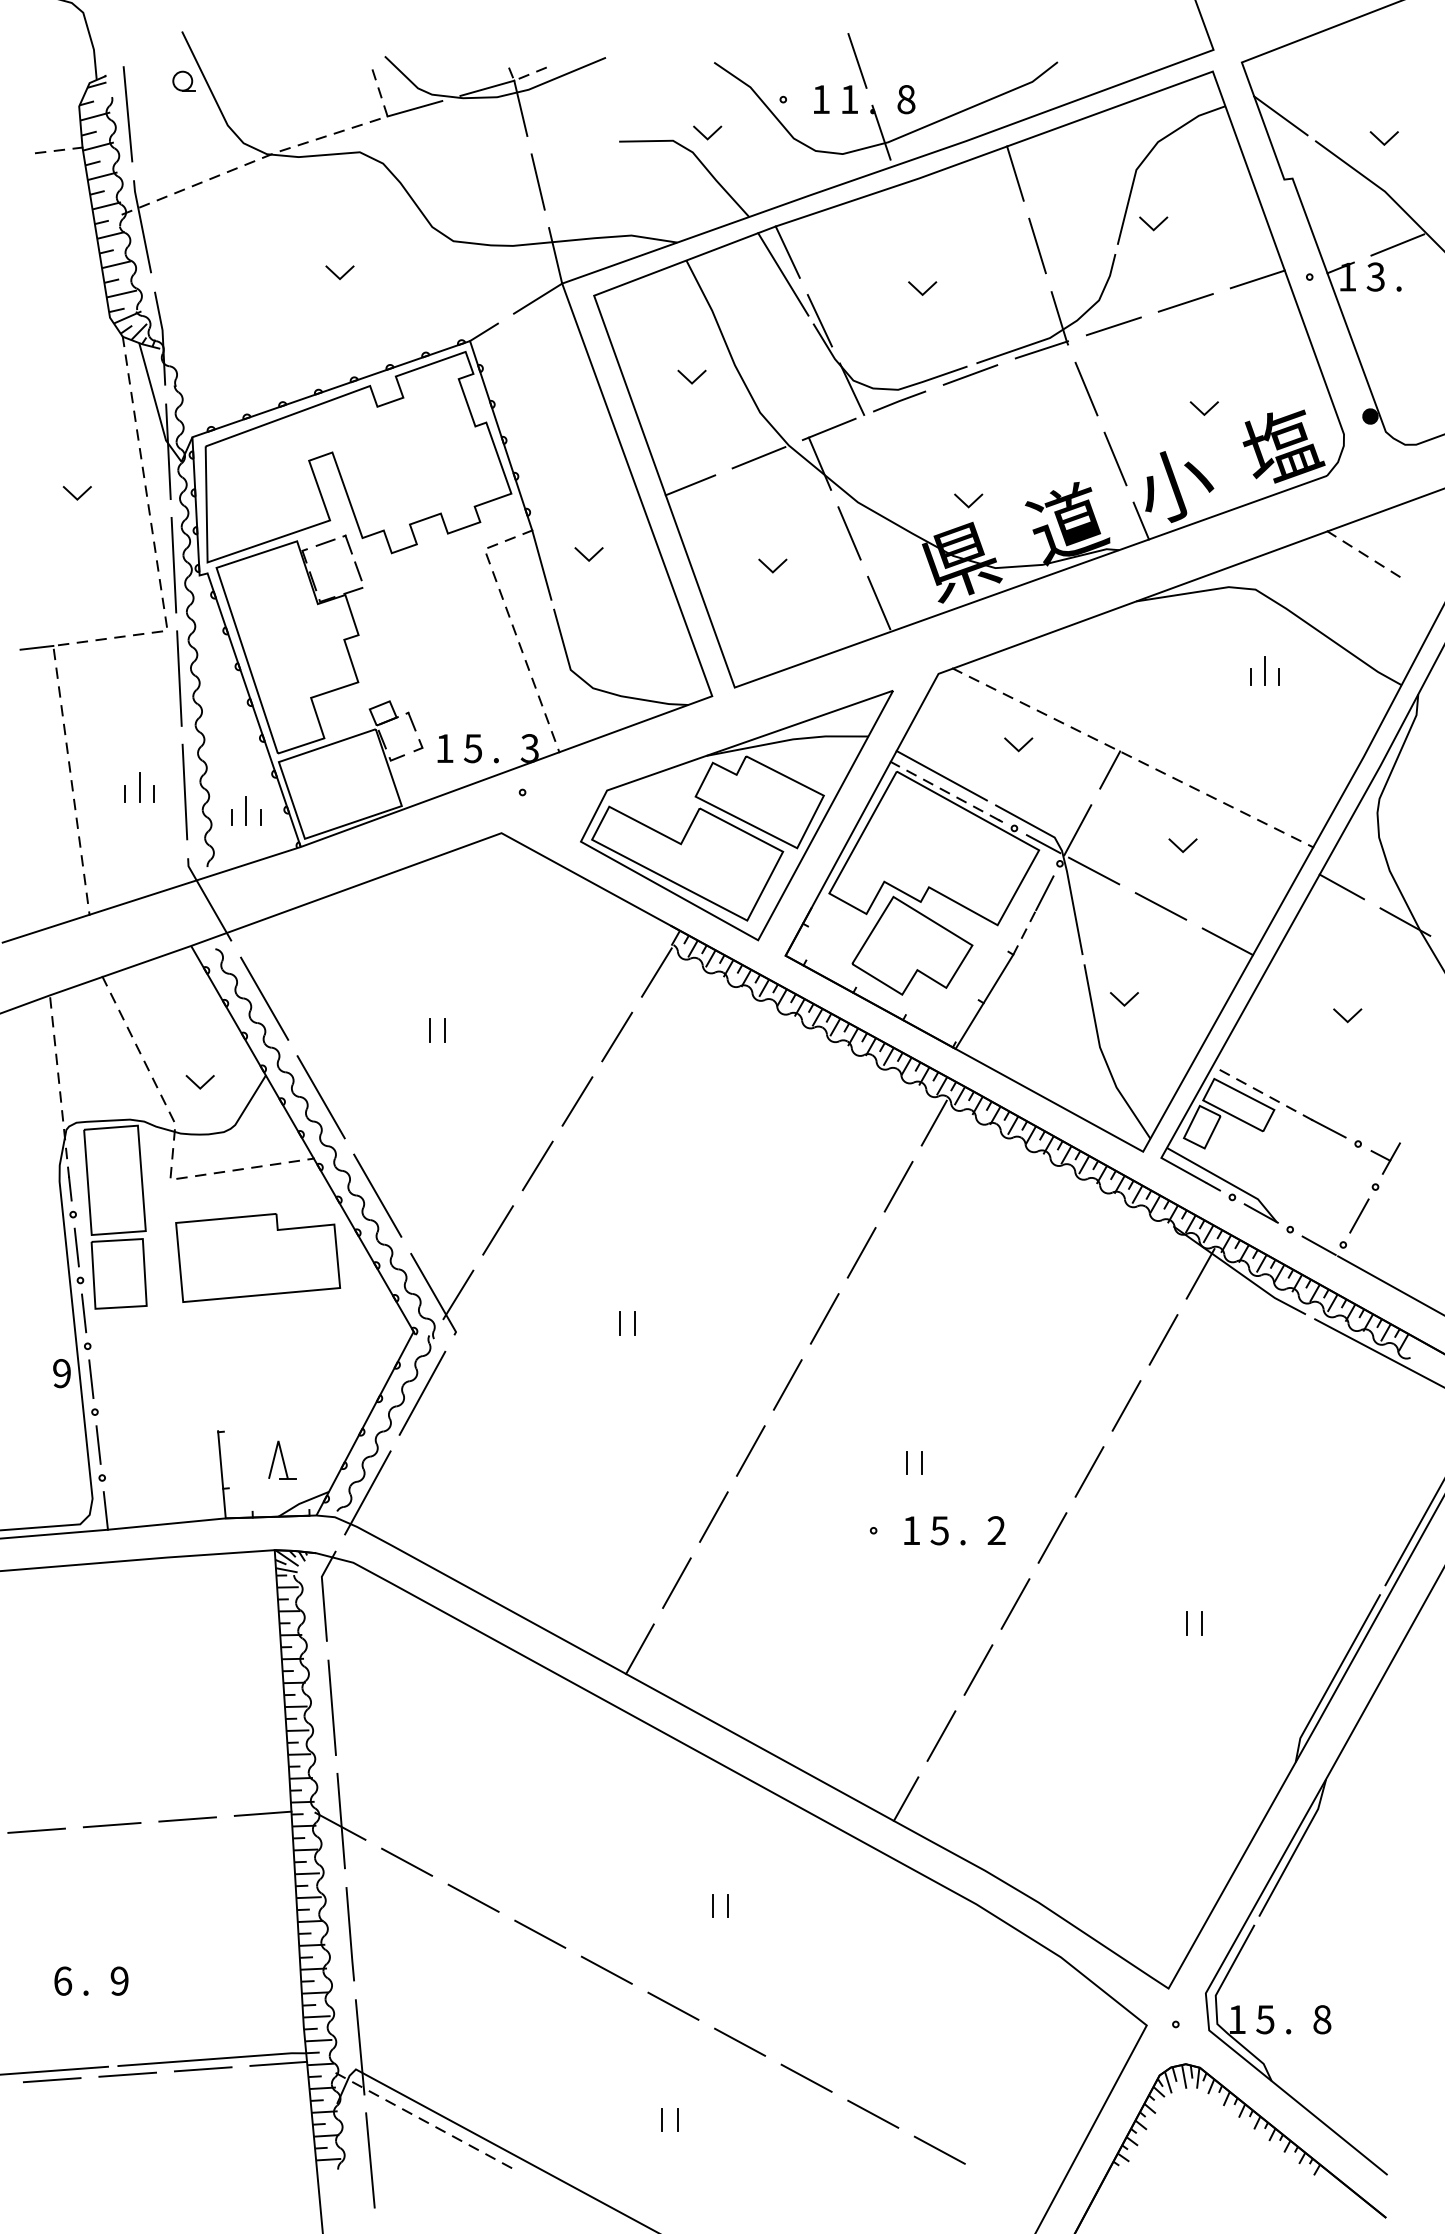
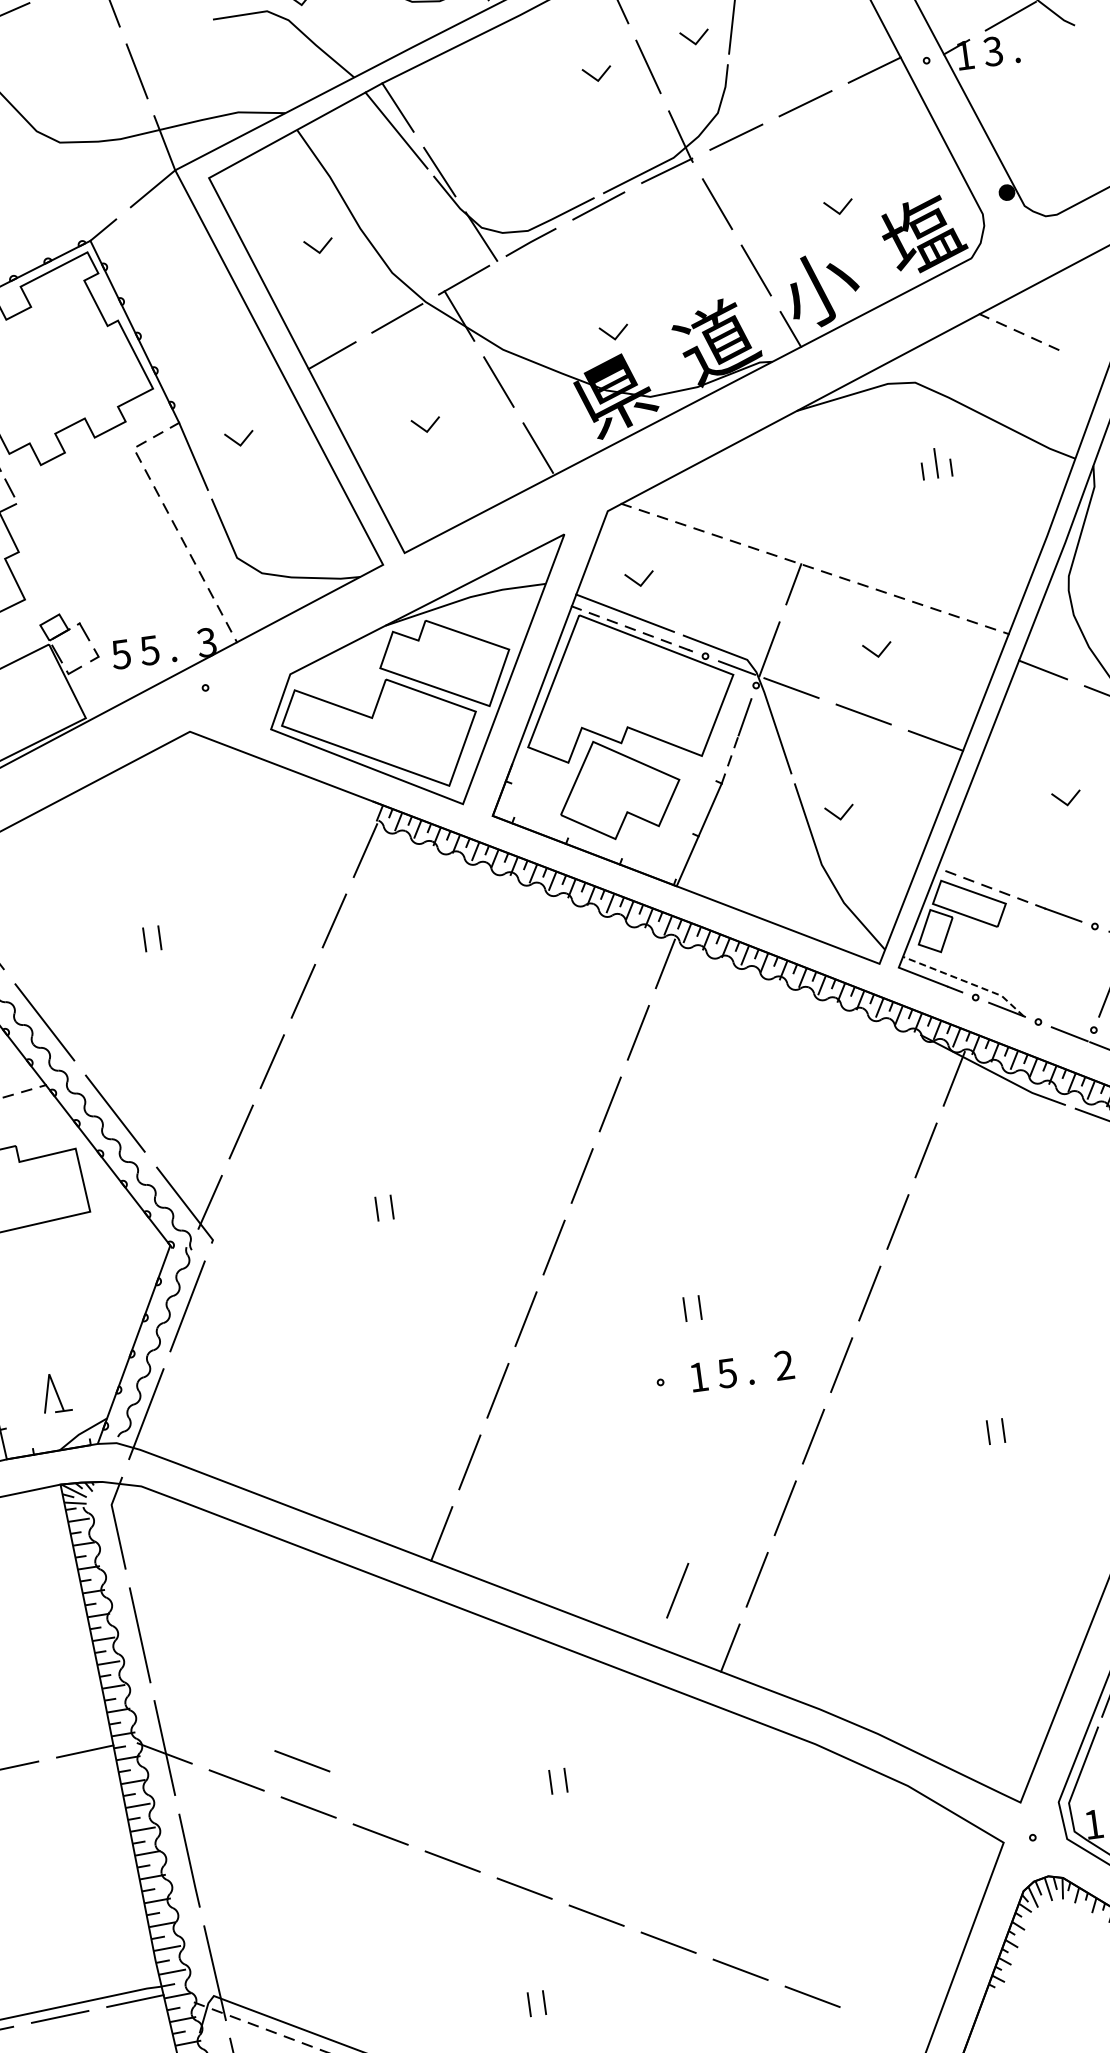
line: (1150, 225) -> (691, 39), moved
line: (919, 290) -> (594, 76), moved
line: (1015, 746) -> (636, 581), moved
text: (444, 748) -> (120, 654), 1 -> 5
line: (1225, 1181) -> (966, 982), solid -> dashed
line: (862, 1735) -> (677, 1590), added
line: (473, 1851) -> (302, 1760), added

